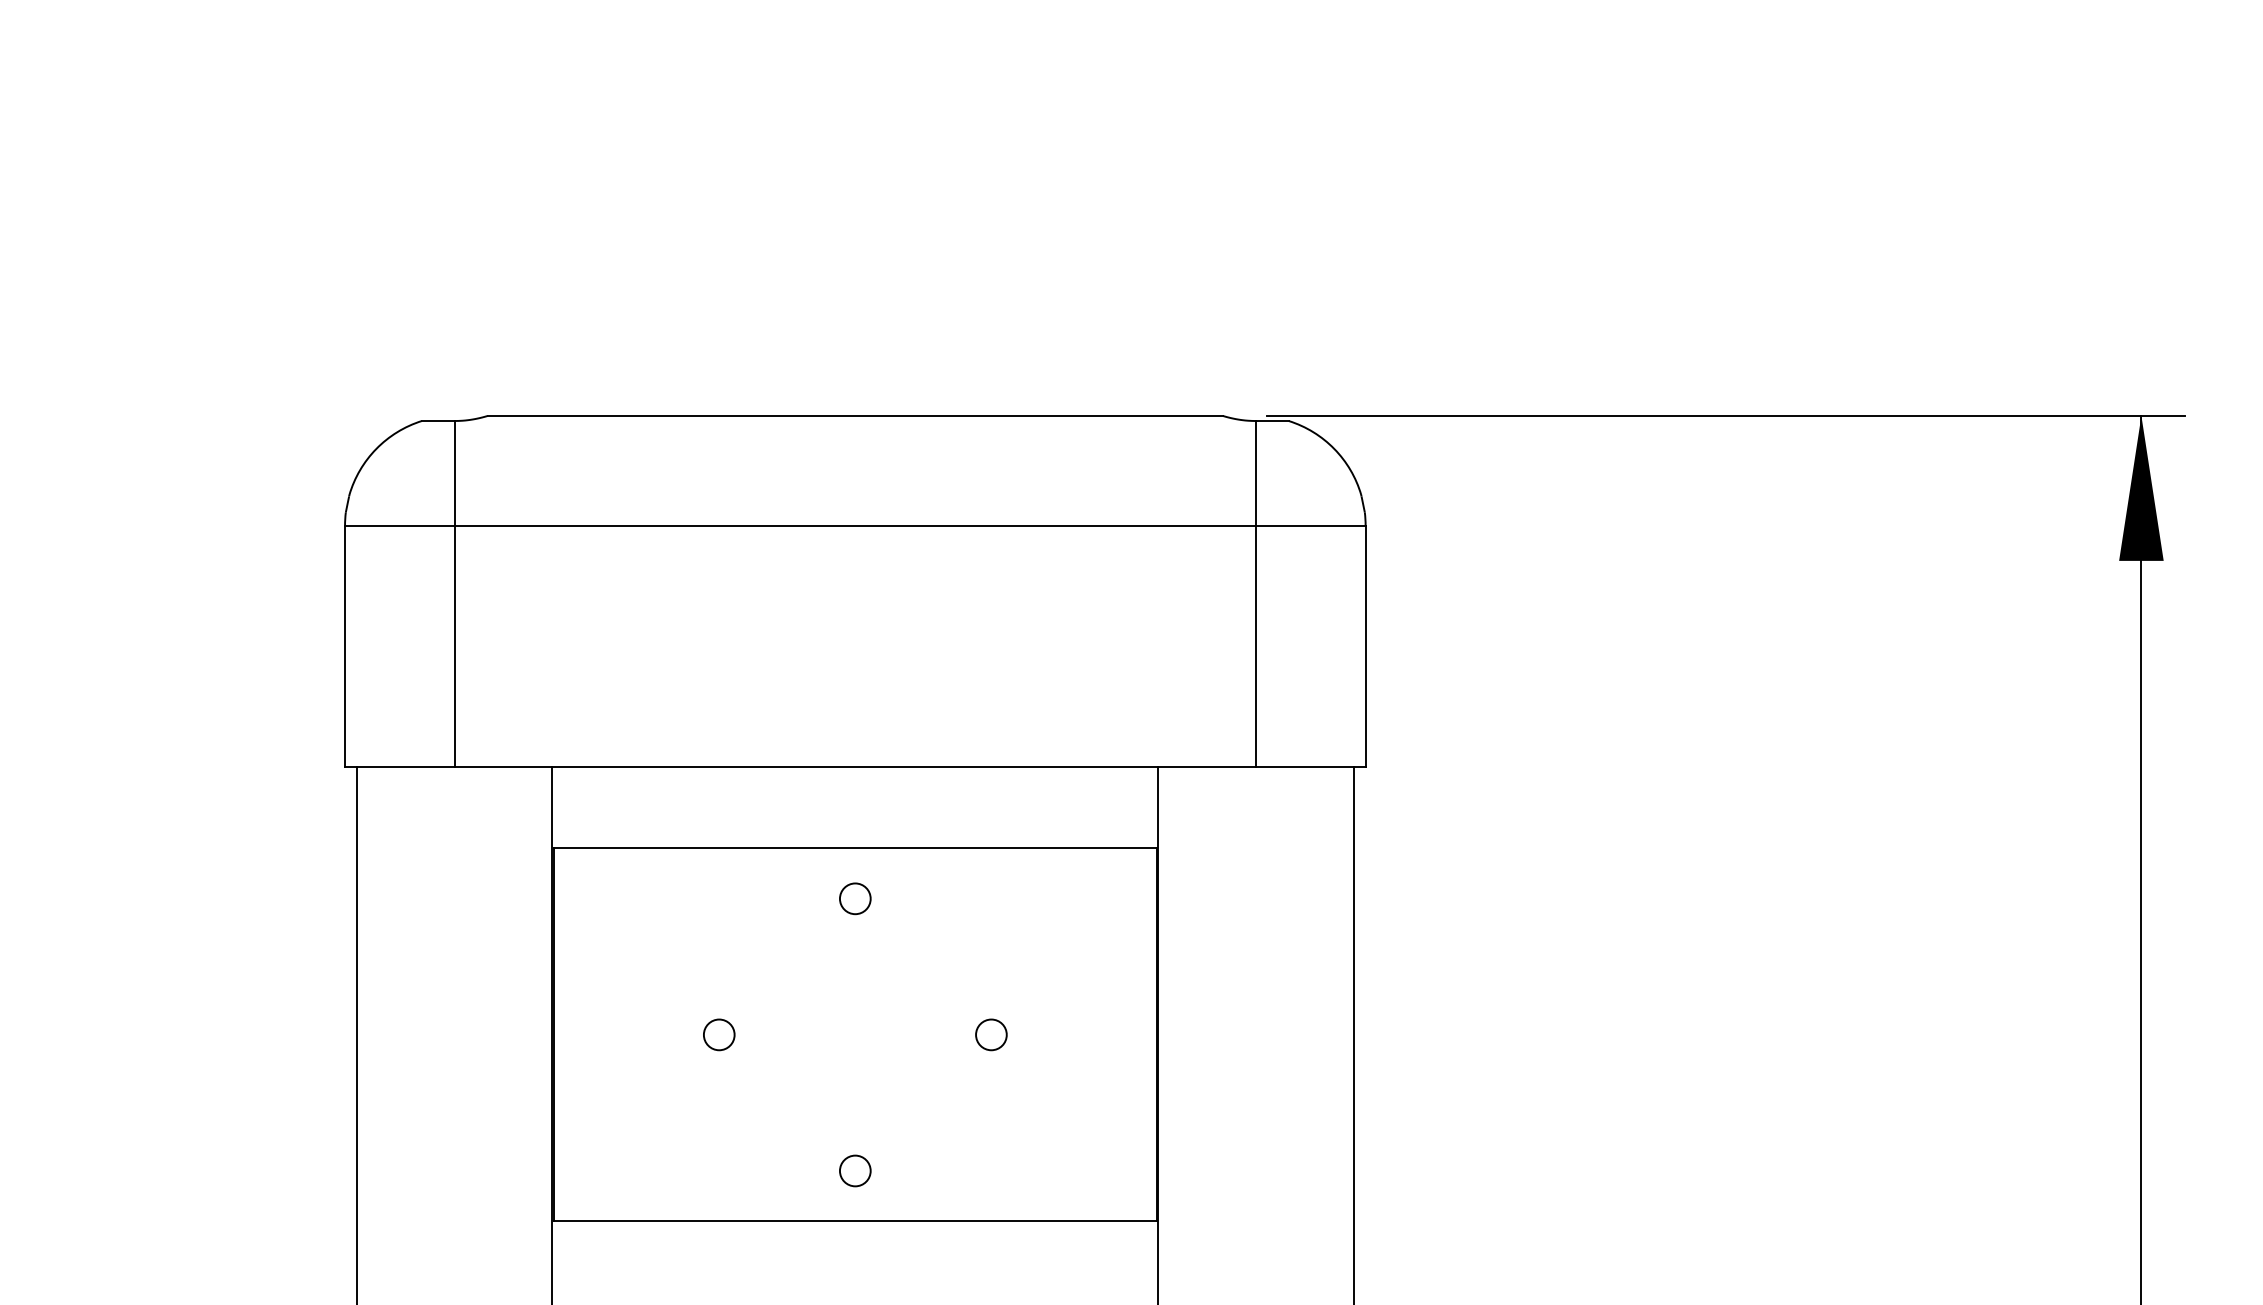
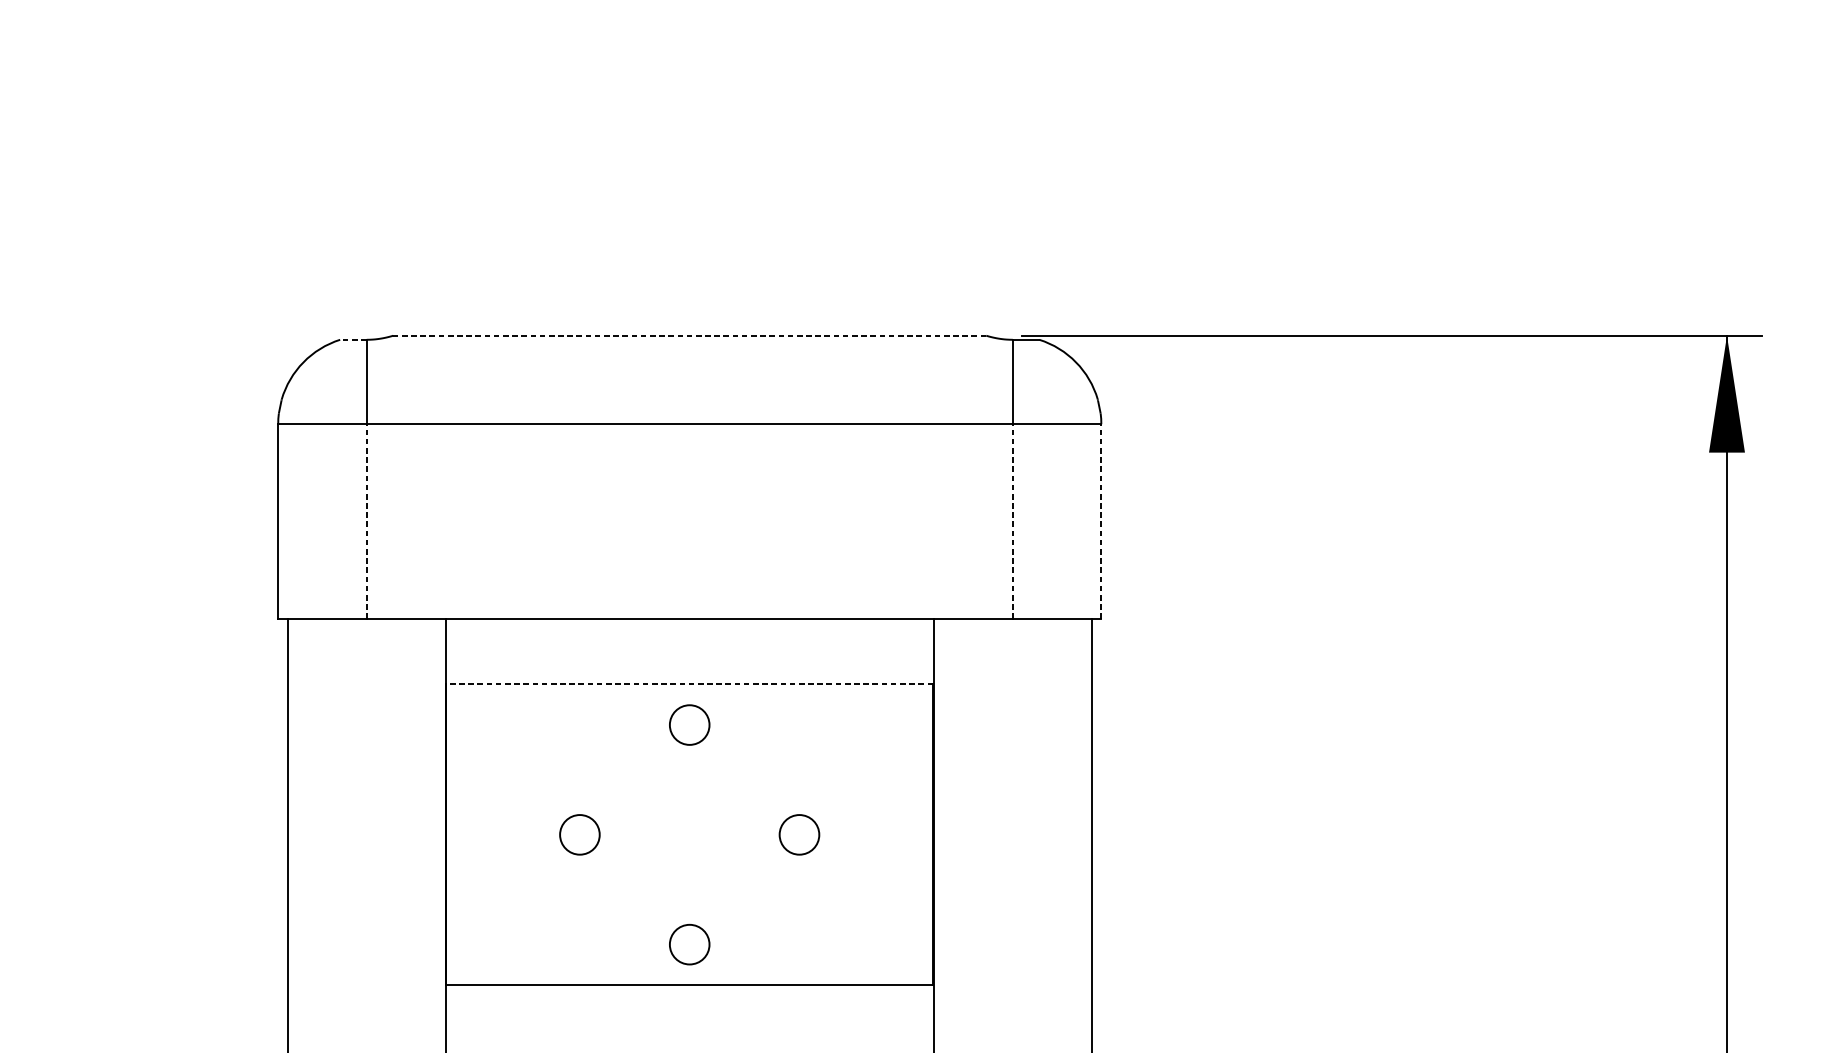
line: (855, 415) -> (689, 335), solid -> dashed
line: (437, 421) -> (352, 340), solid -> dashed
line: (454, 646) -> (366, 521), solid -> dashed
line: (1255, 646) -> (1012, 521), solid -> dashed
line: (1365, 646) -> (1101, 521), solid -> dashed
line: (855, 848) -> (689, 684), solid -> dashed
circle: (855, 898) -> (689, 724), size x1.6
circle: (719, 1034) -> (580, 834), size x1.6
circle: (991, 1034) -> (799, 834), size x1.6
circle: (855, 1170) -> (689, 944), size x1.6

